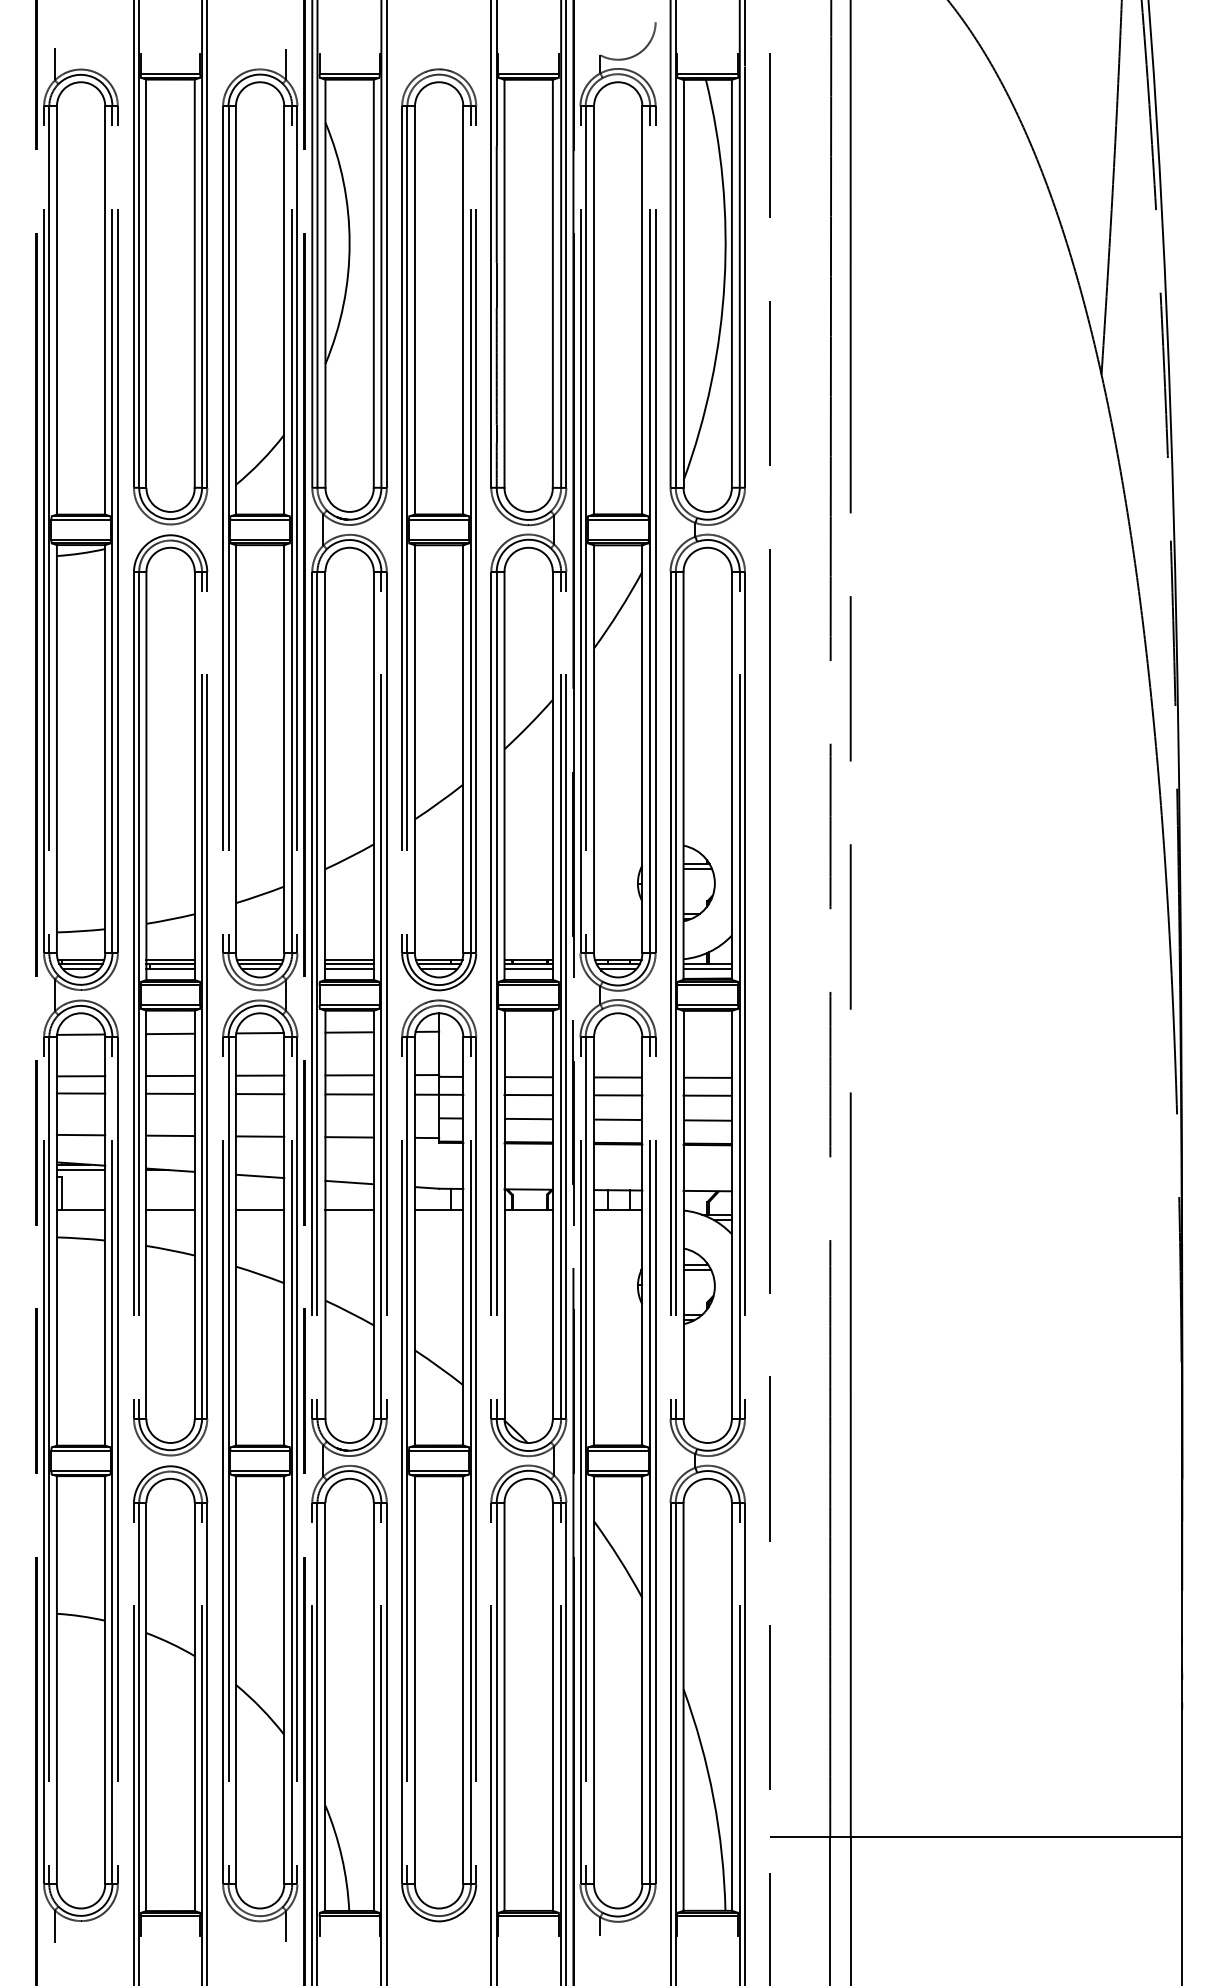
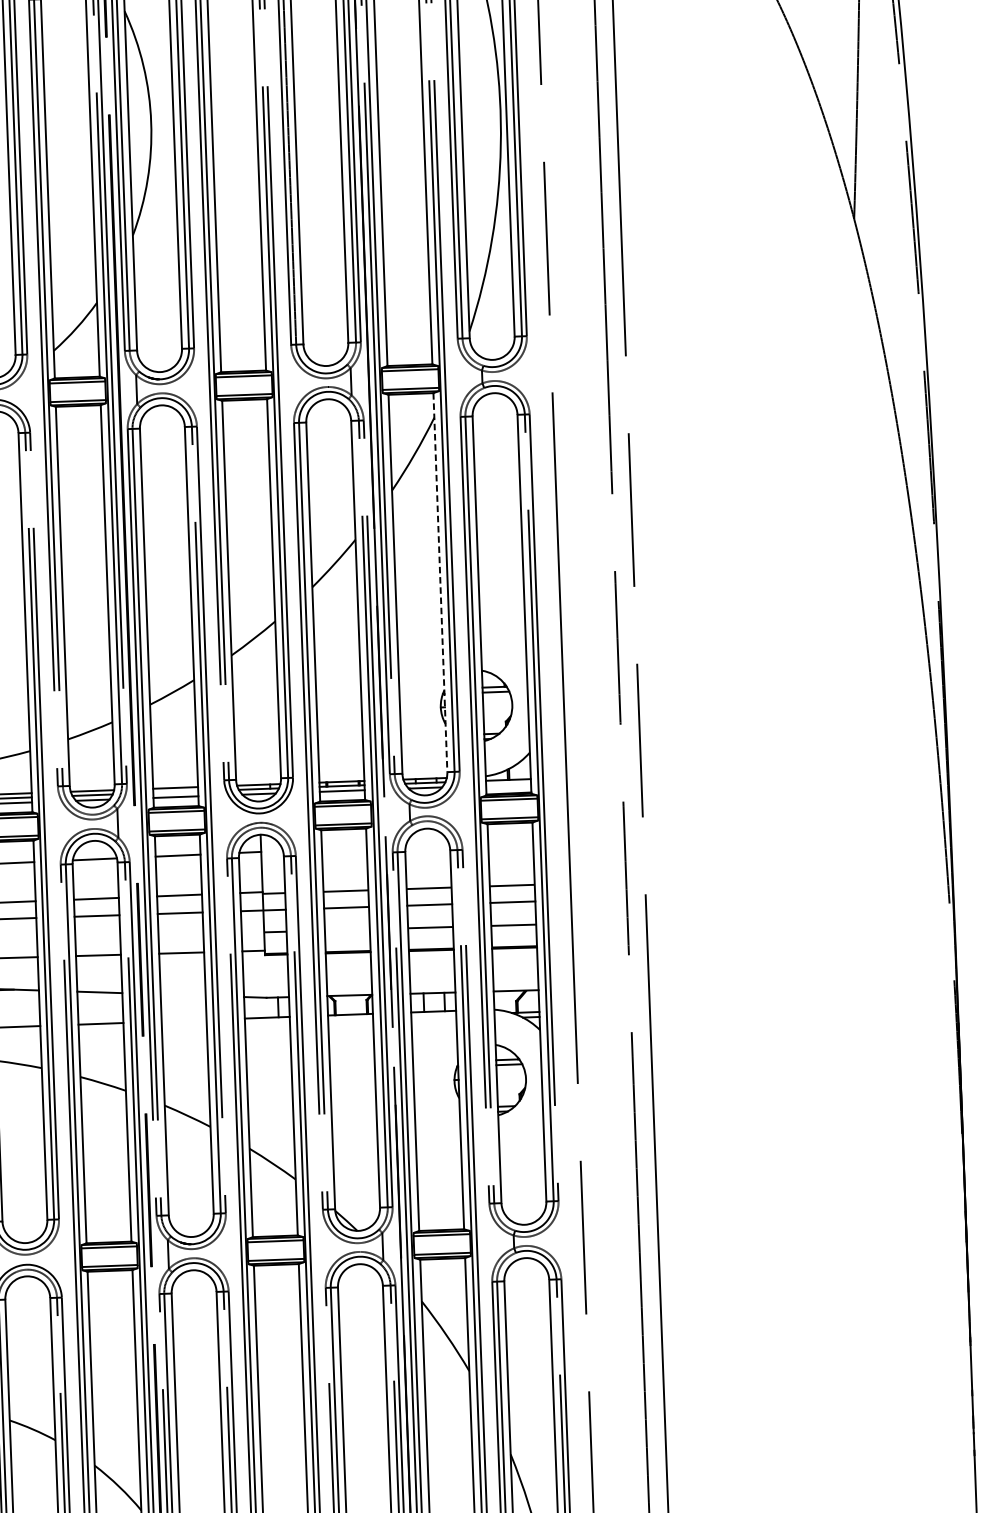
line: (642, 749) -> (440, 582), solid -> dashed
line: (349, 964) -> (175, 792), removed
line: (707, 969) -> (508, 784), removed
line: (528, 1118) -> (347, 929), removed
line: (349, 1182) -> (183, 995), removed
line: (349, 1210) -> (184, 1021), removed

